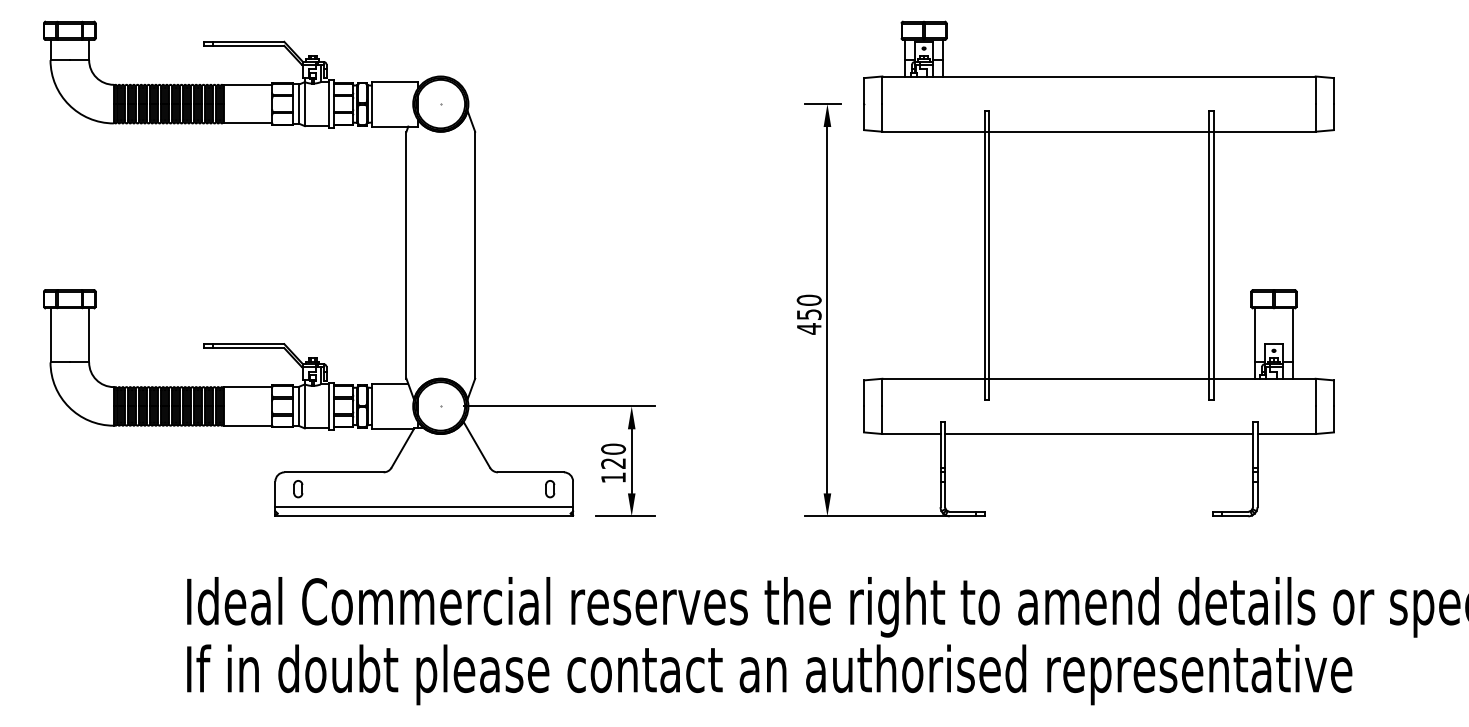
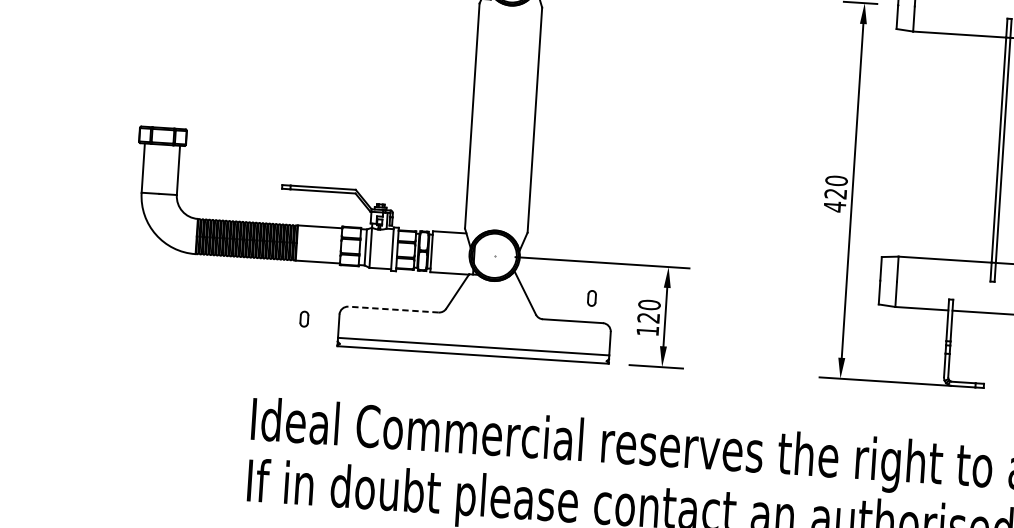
text: (808, 314) -> (835, 193), 450 -> 420
line: (334, 472) -> (393, 309), solid -> dashed
part: (298, 489) -> (304, 319), moved
part: (550, 489) -> (592, 298), moved

